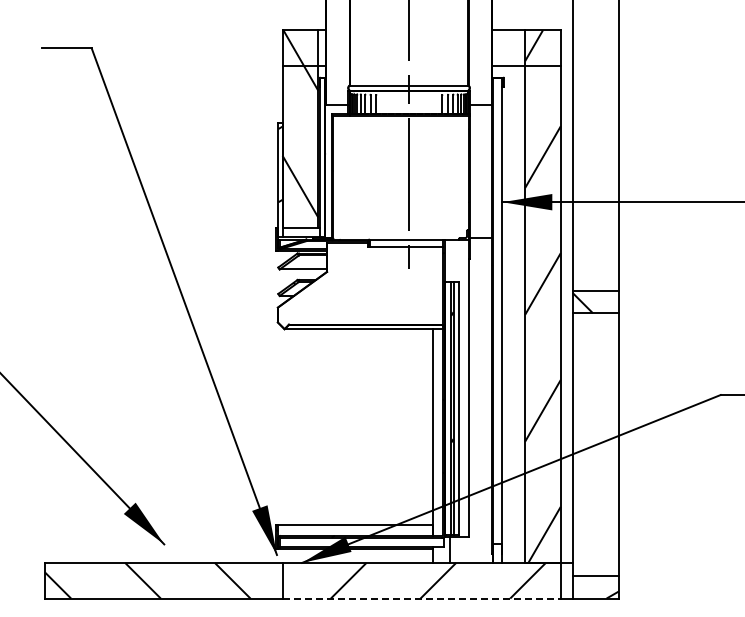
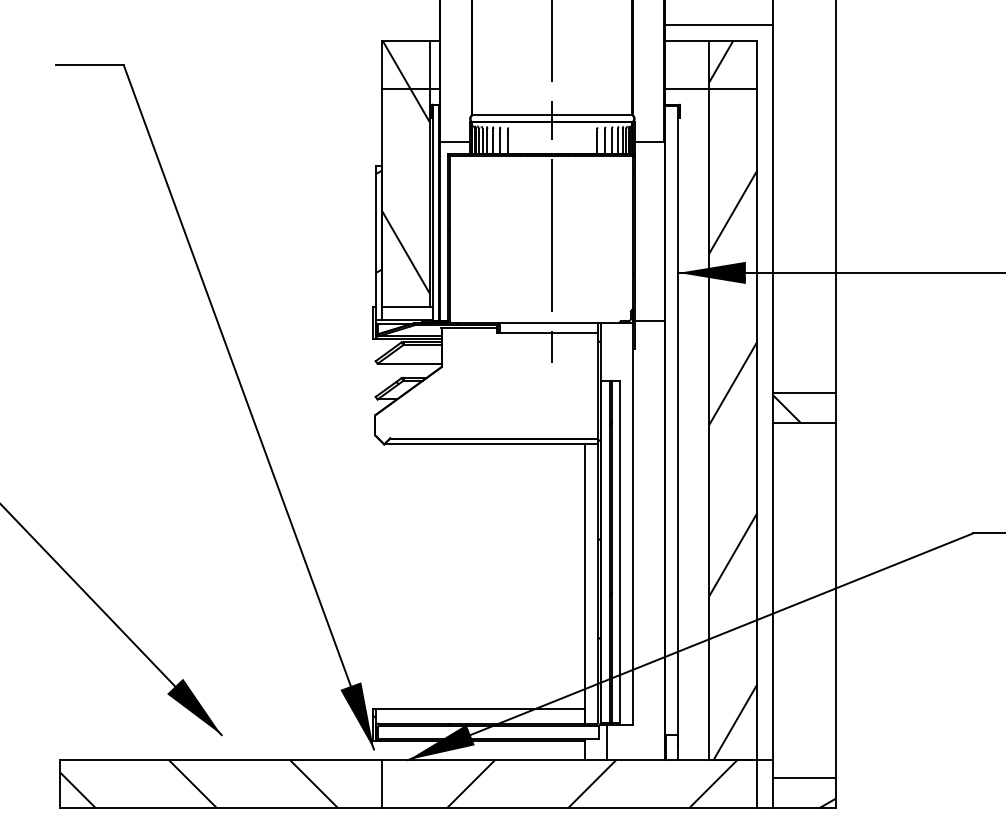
line: (532, 18) -> (719, 24), added
line: (422, 598) -> (570, 808), dashed -> solid

